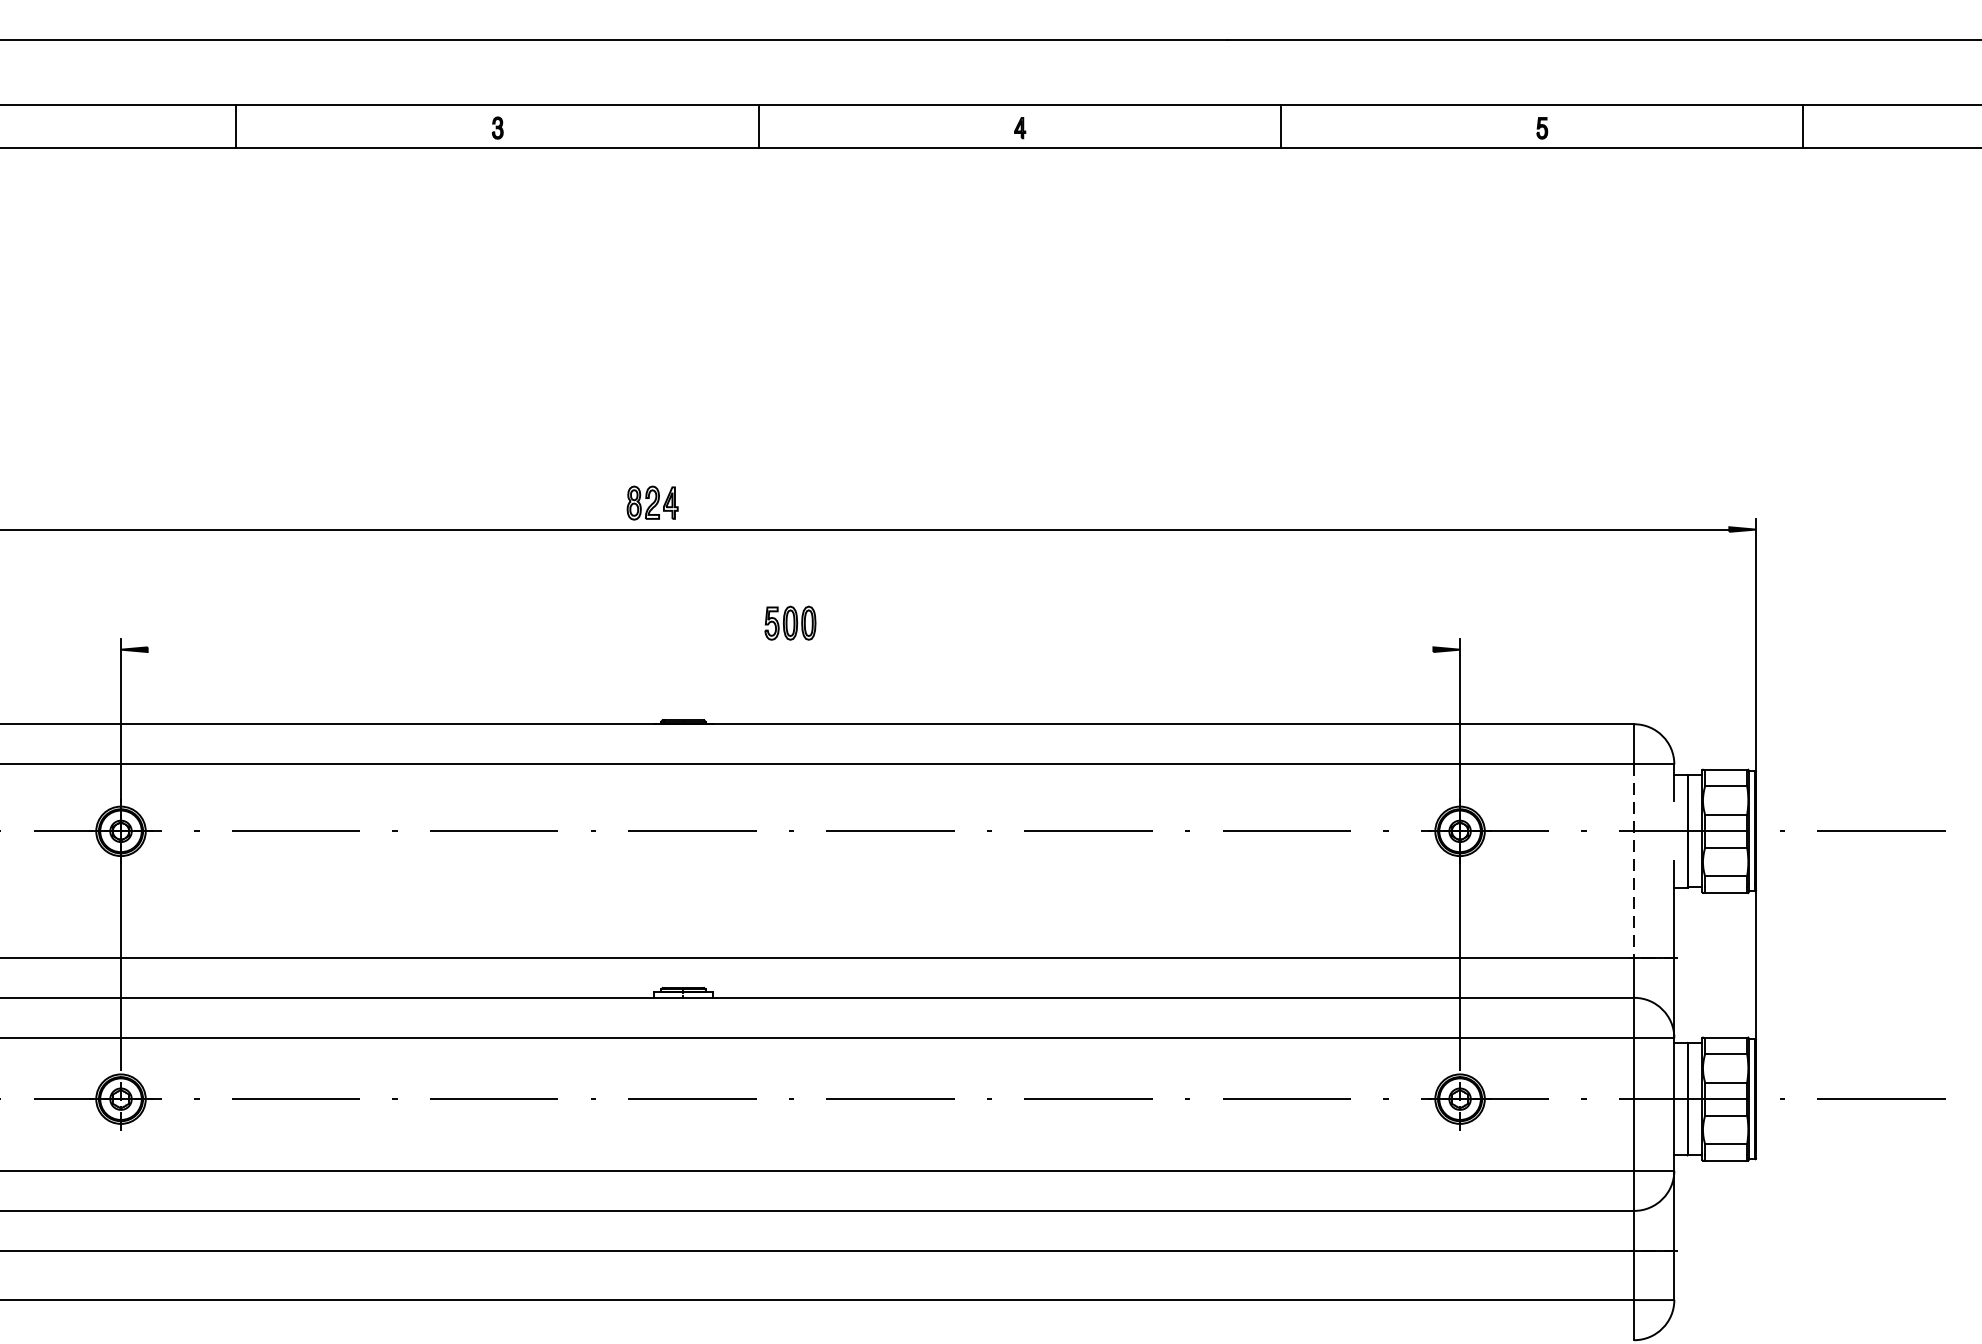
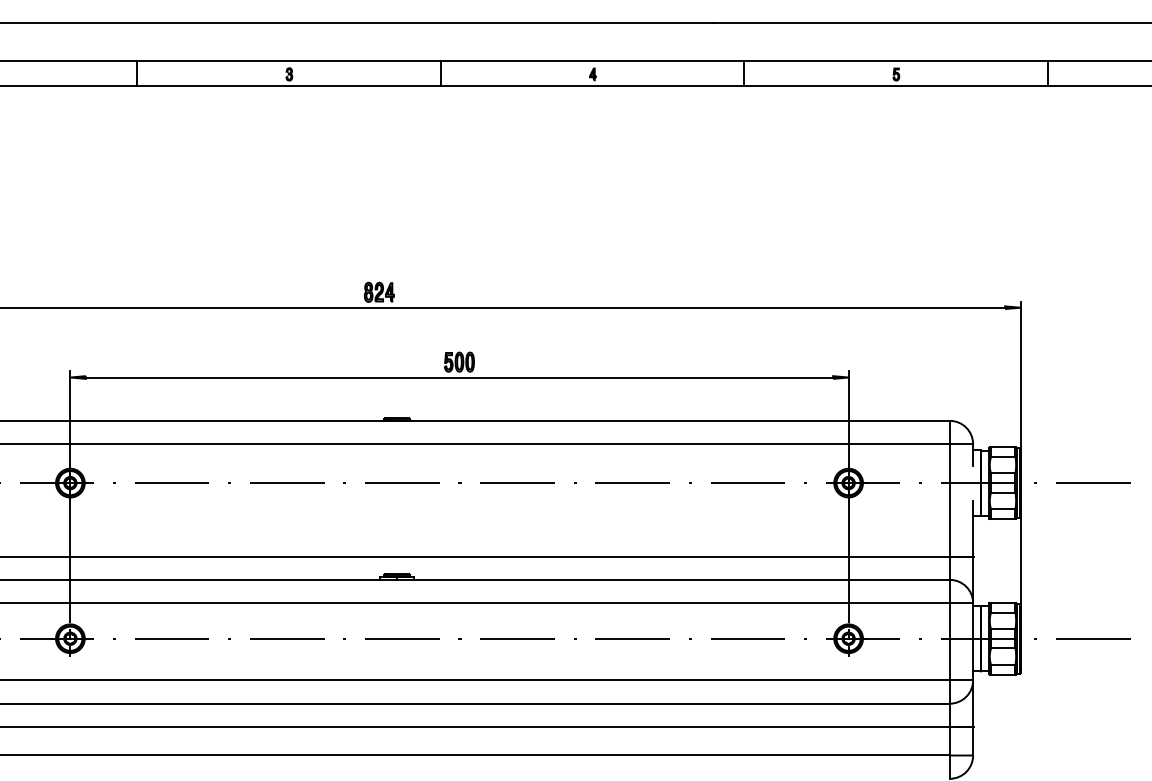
line: (790, 649) -> (459, 377), added
line: (1633, 861) -> (949, 500), dashed -> solid

